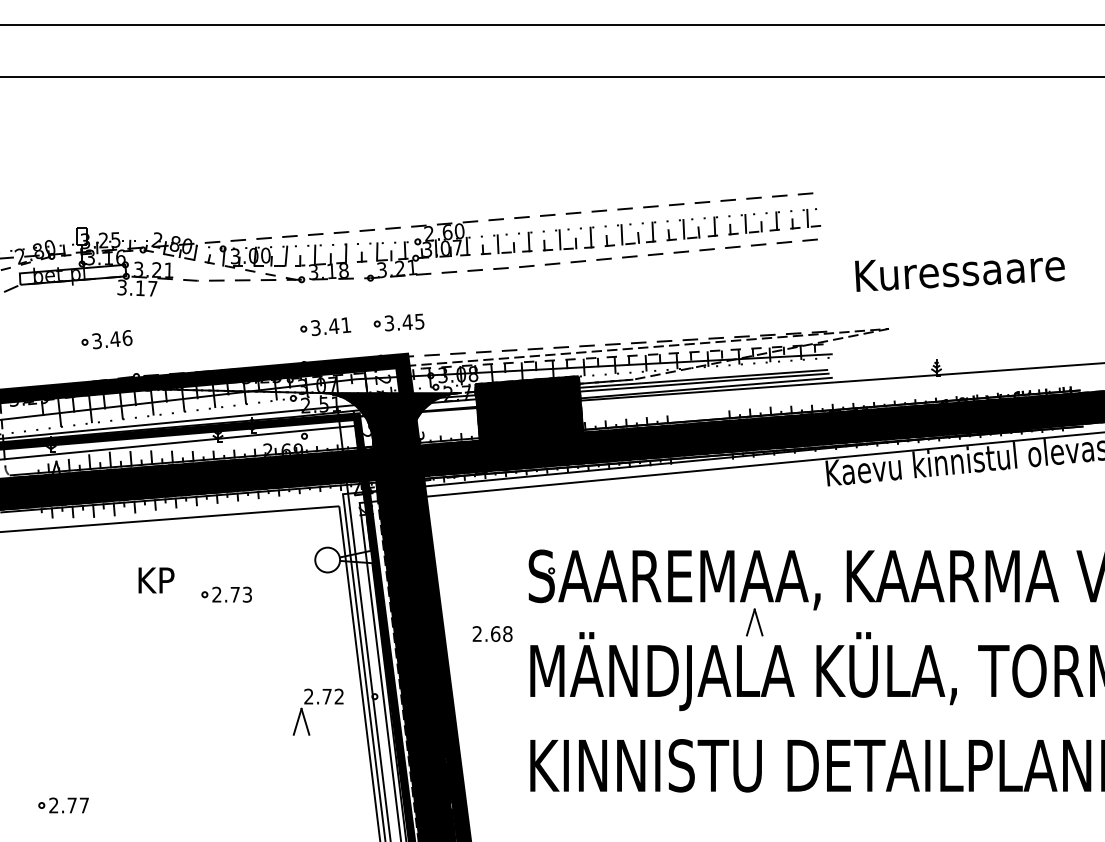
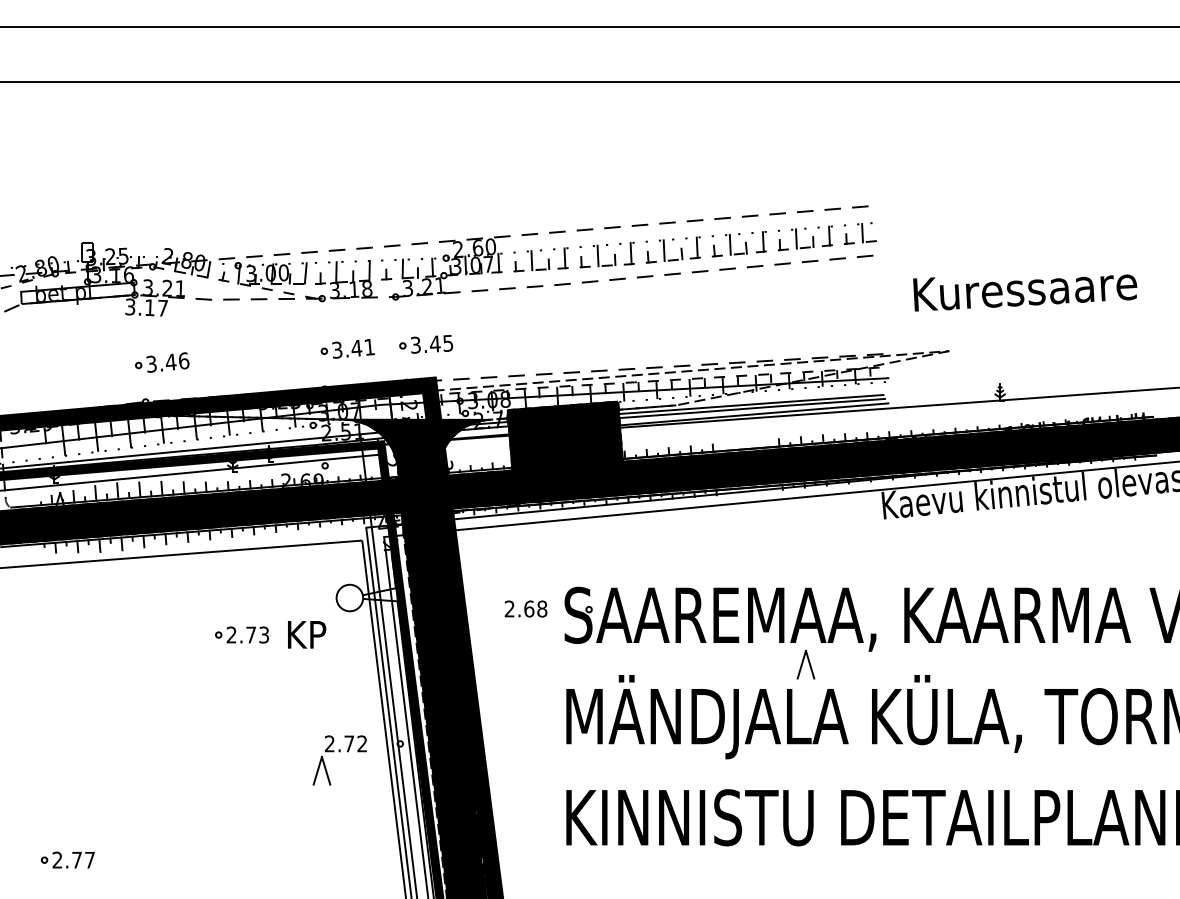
part: (107, 339) -> (162, 362), moved
text: (156, 580) -> (307, 634), moved
text: (492, 633) -> (525, 608), moved

